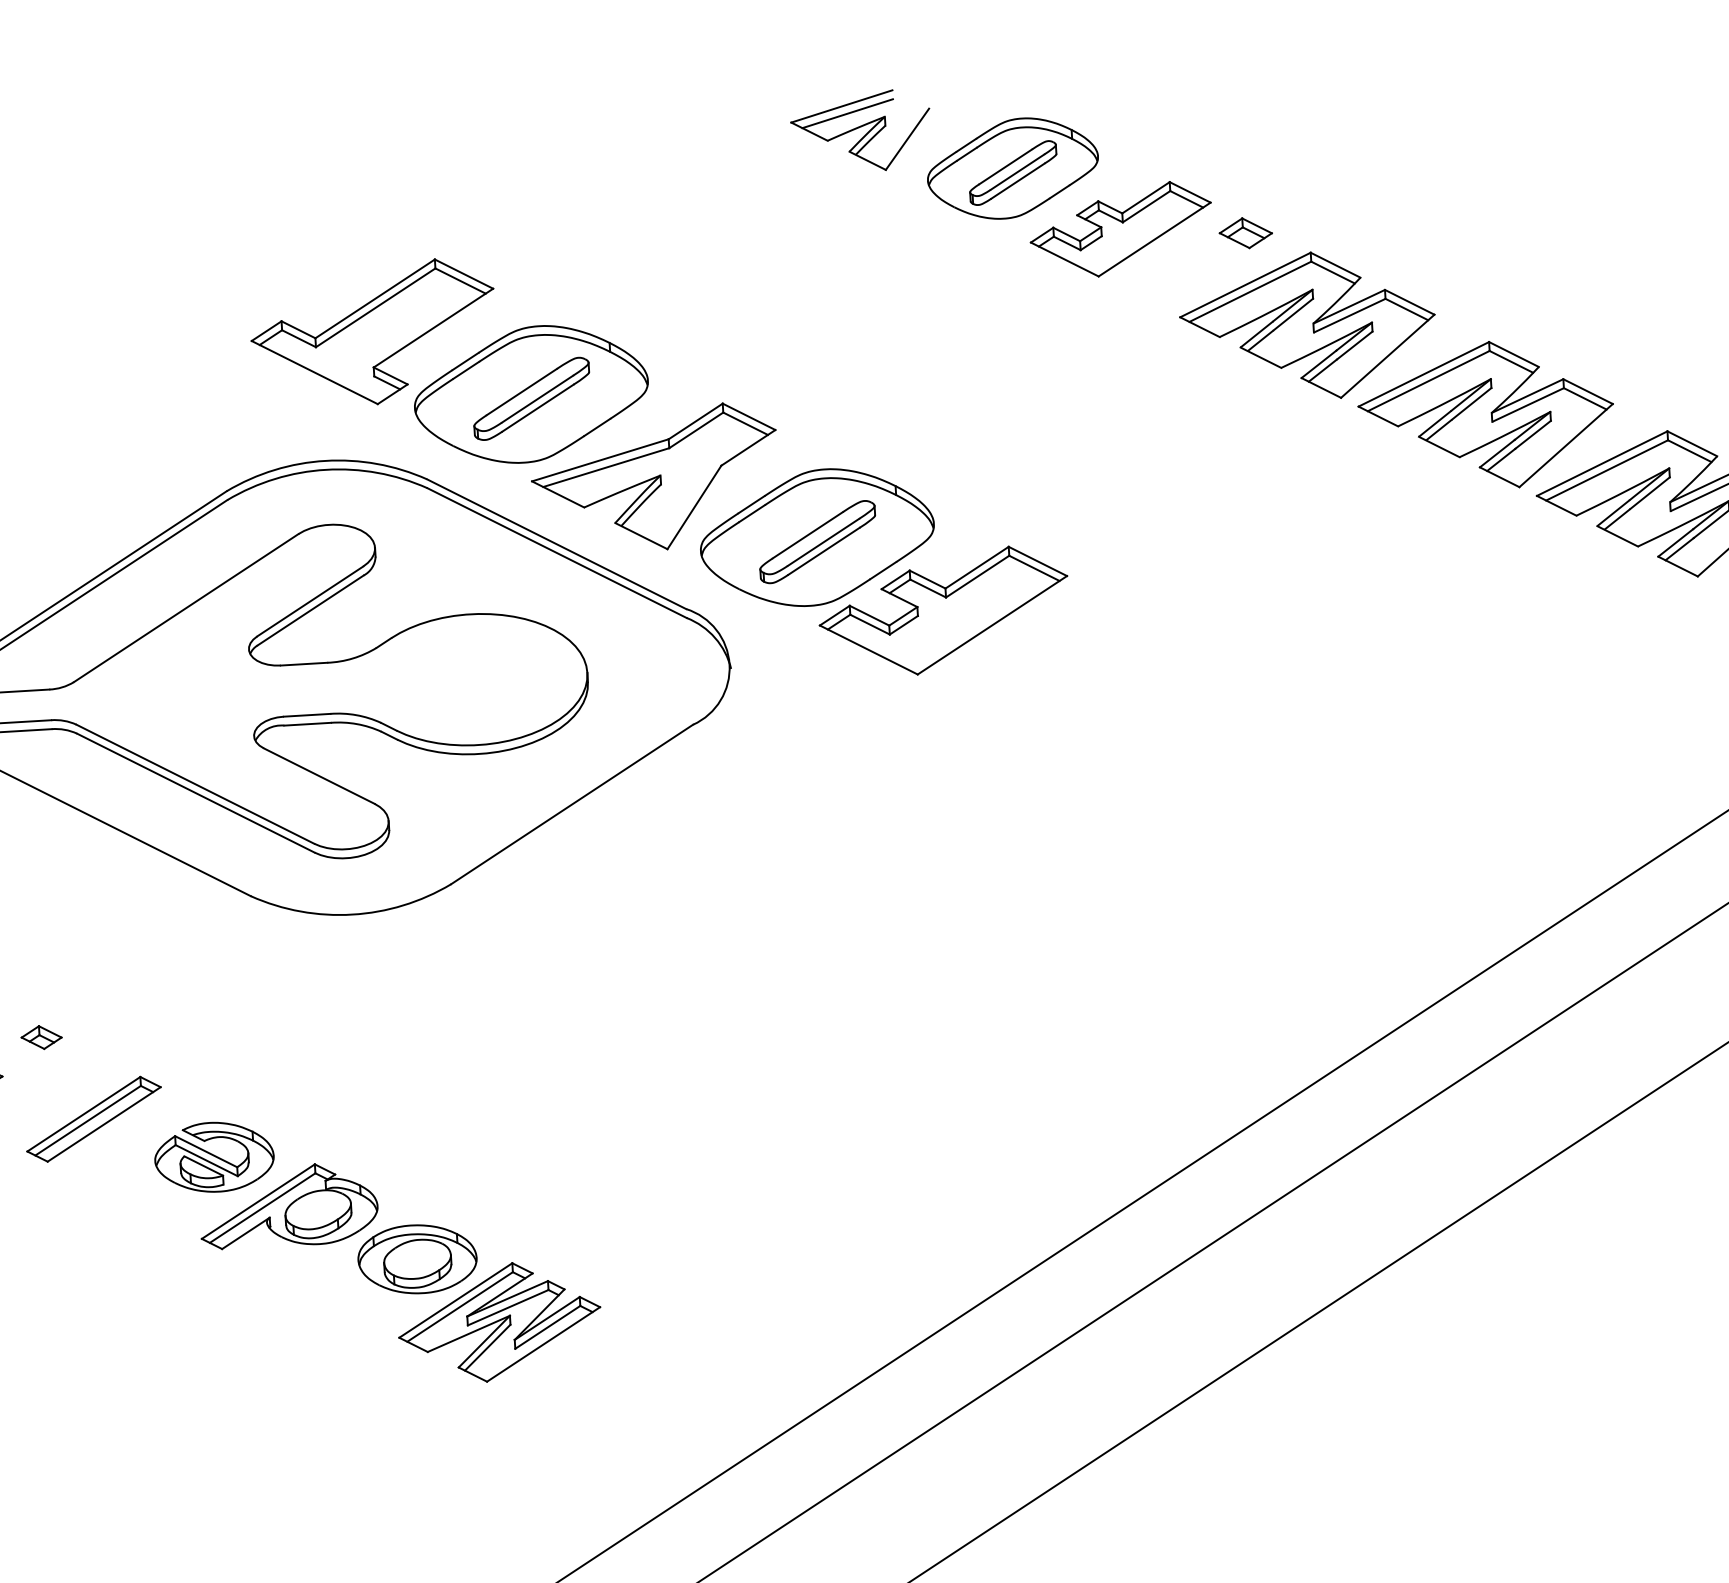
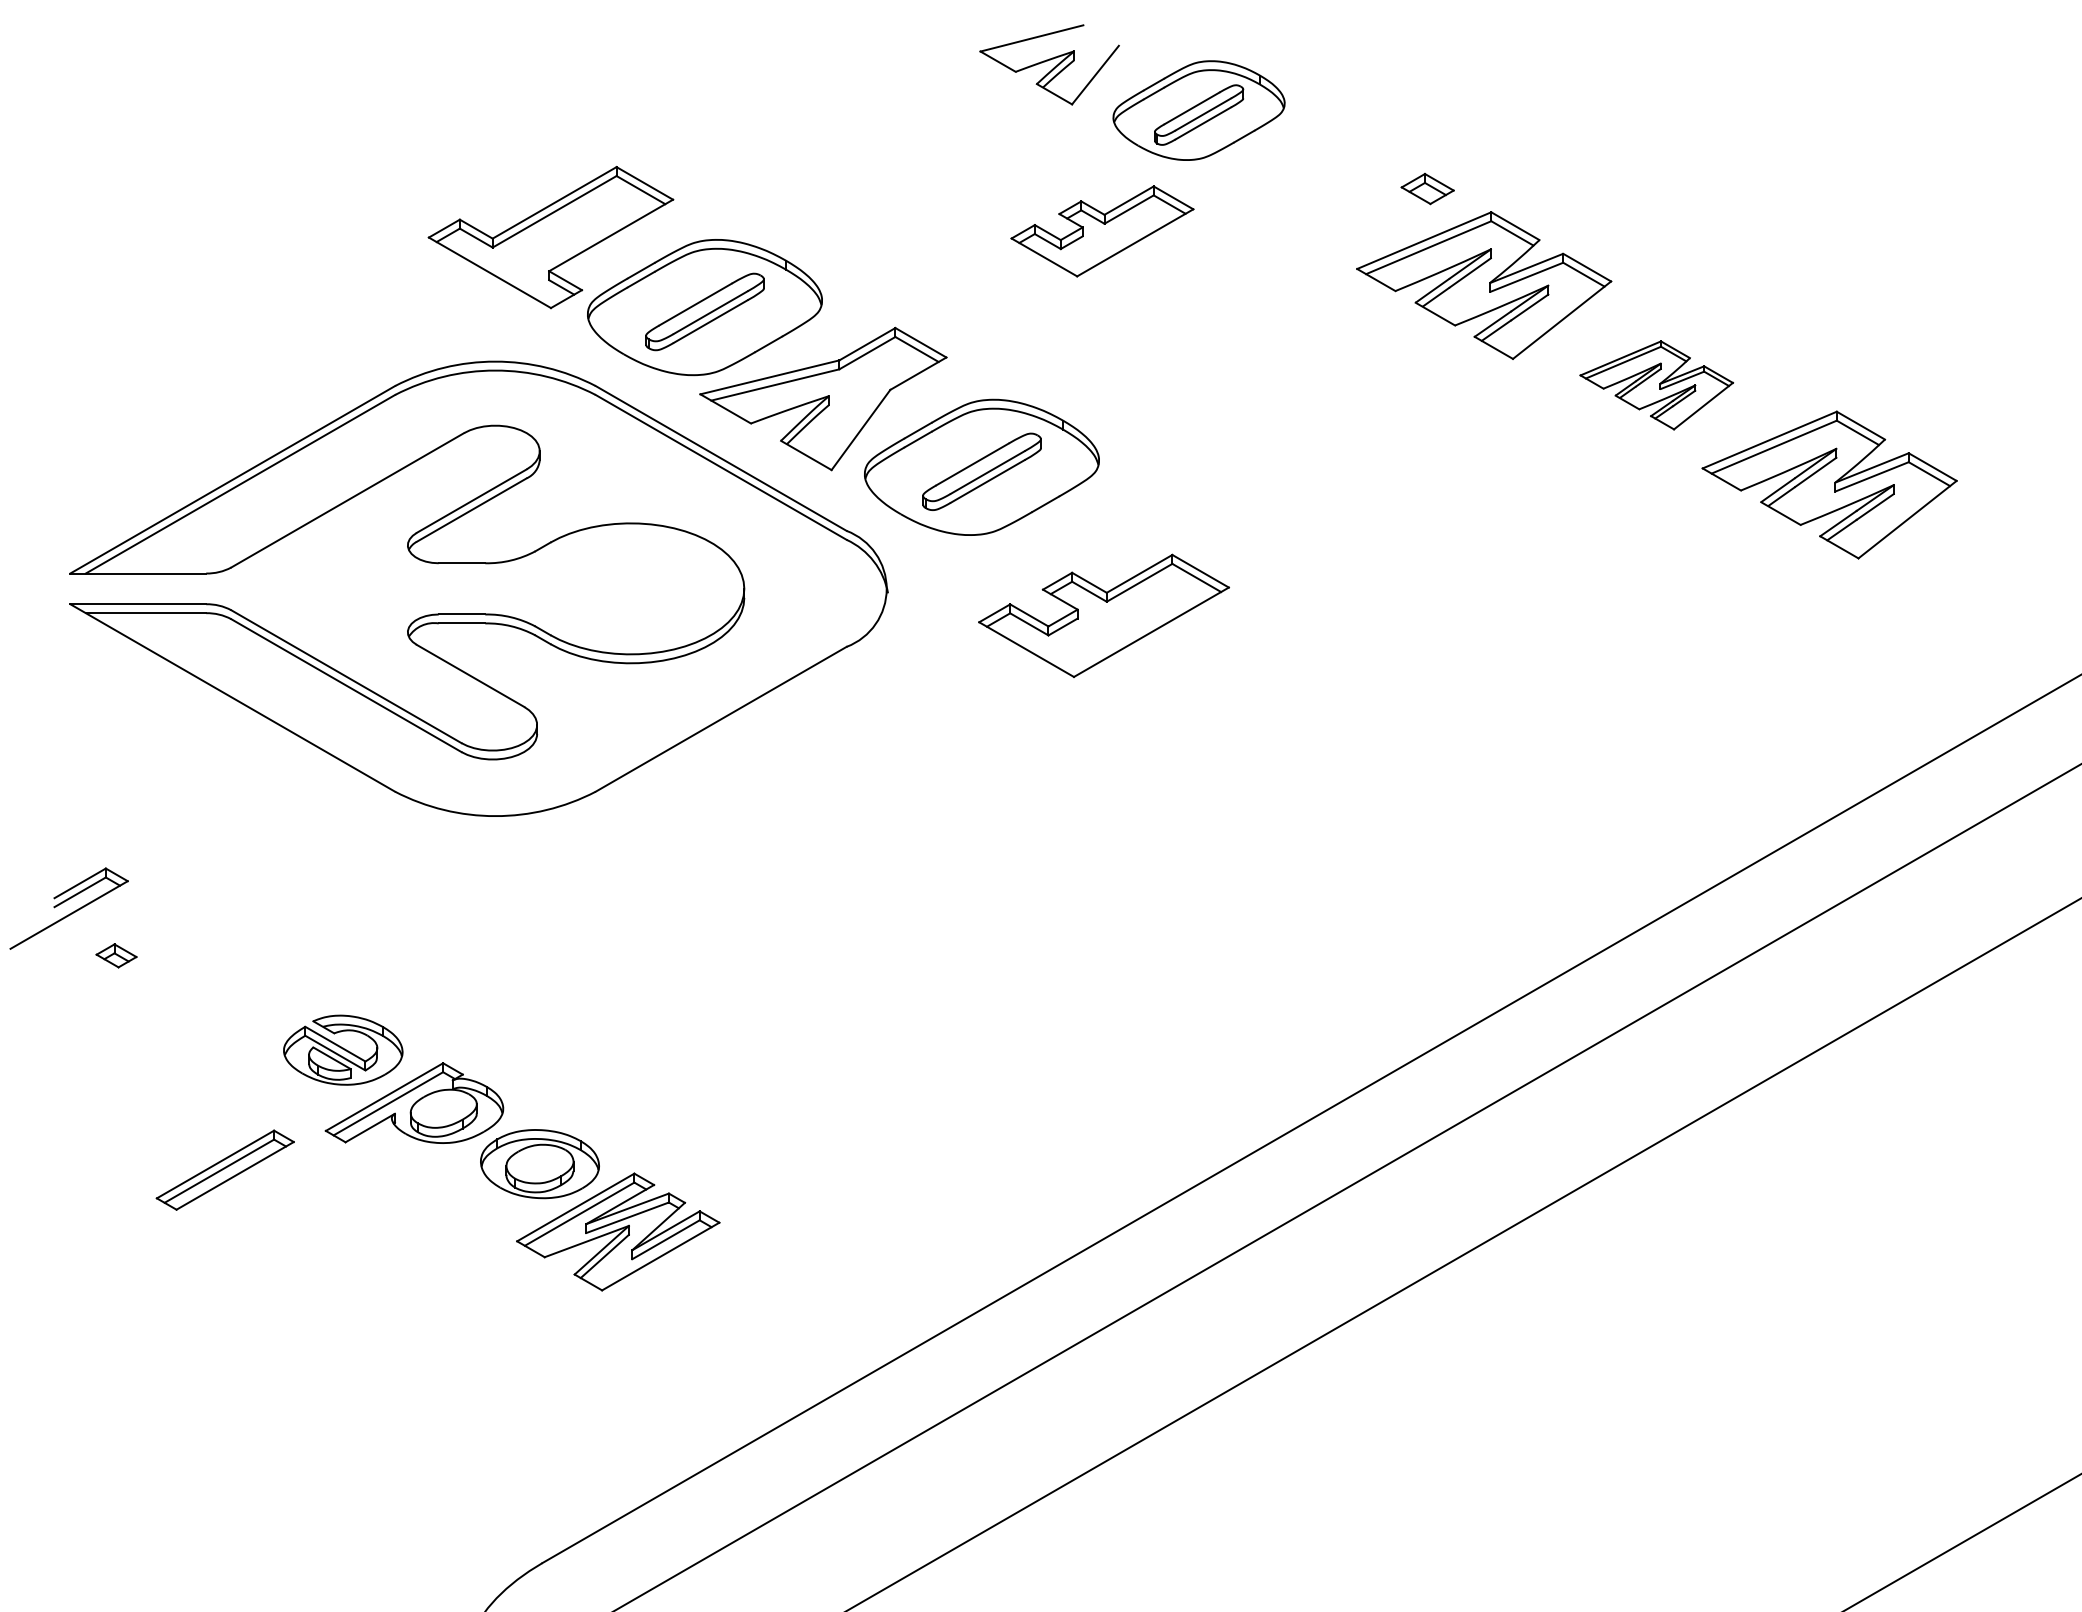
line: (847, 113) -> (1037, 45), removed
part: (1121, 230) -> (1102, 231), moved
part: (1485, 415) -> (1656, 385), size x0.6
part: (943, 611) -> (1103, 615), moved
part: (41, 1036) -> (177, 919), removed
part: (93, 1118) -> (224, 1169), moved

